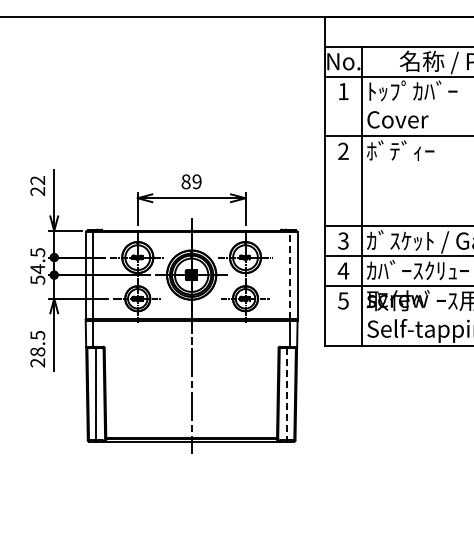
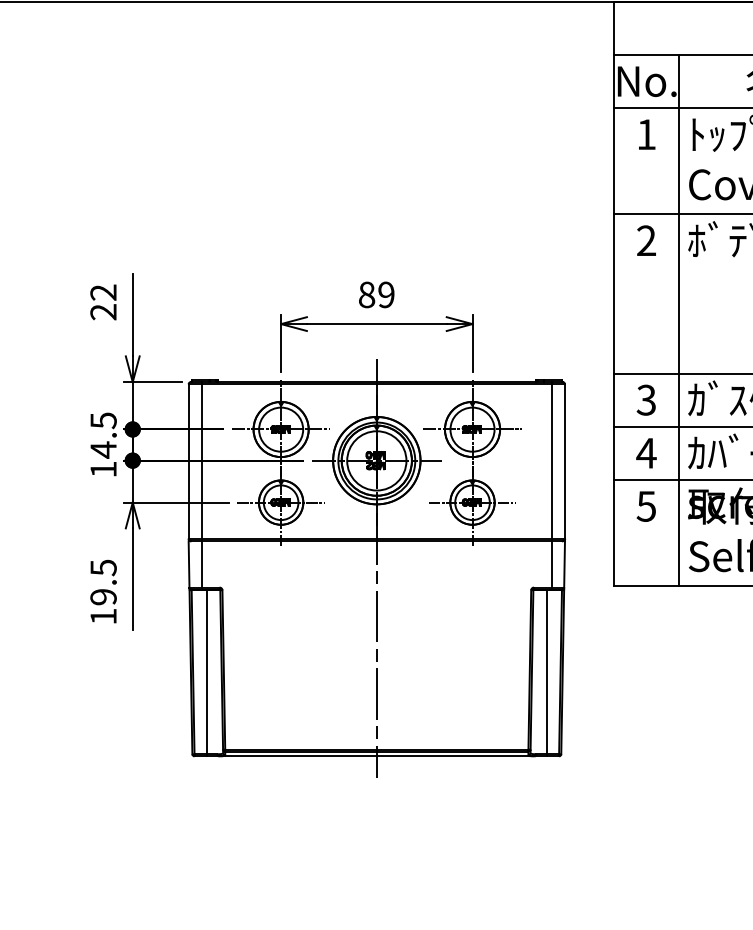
line: (290, 275) -> (552, 461), dashed -> solid
text: (37, 279) -> (103, 468), 54.5 -> 14.5
text: (37, 357) -> (103, 606), 28.5 -> 19.5
line: (287, 394) -> (547, 672), dashed -> solid

